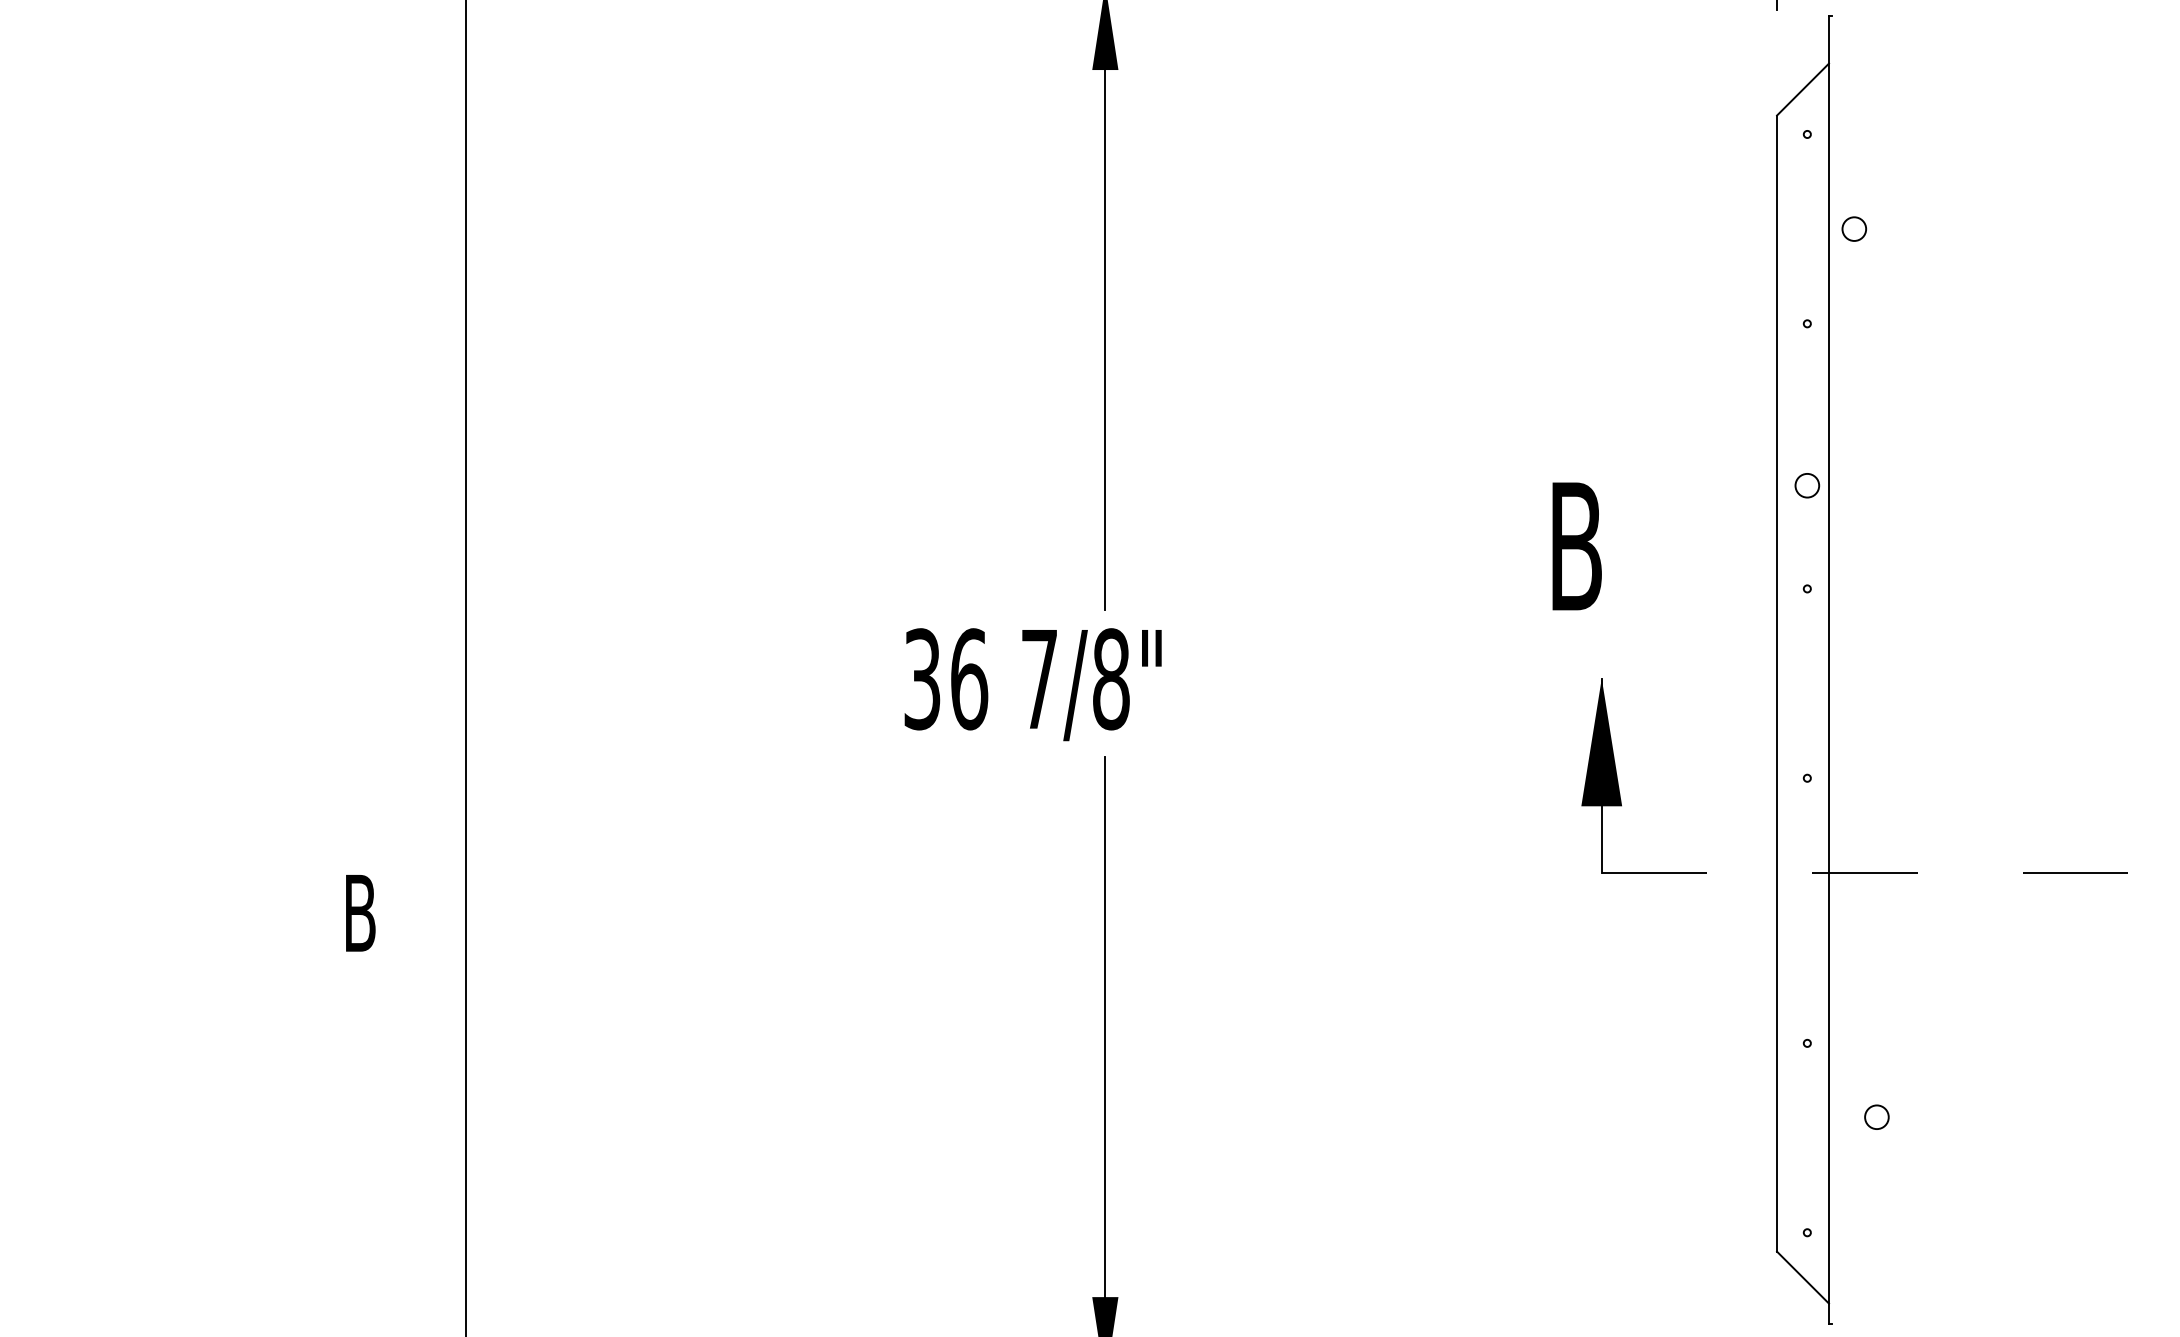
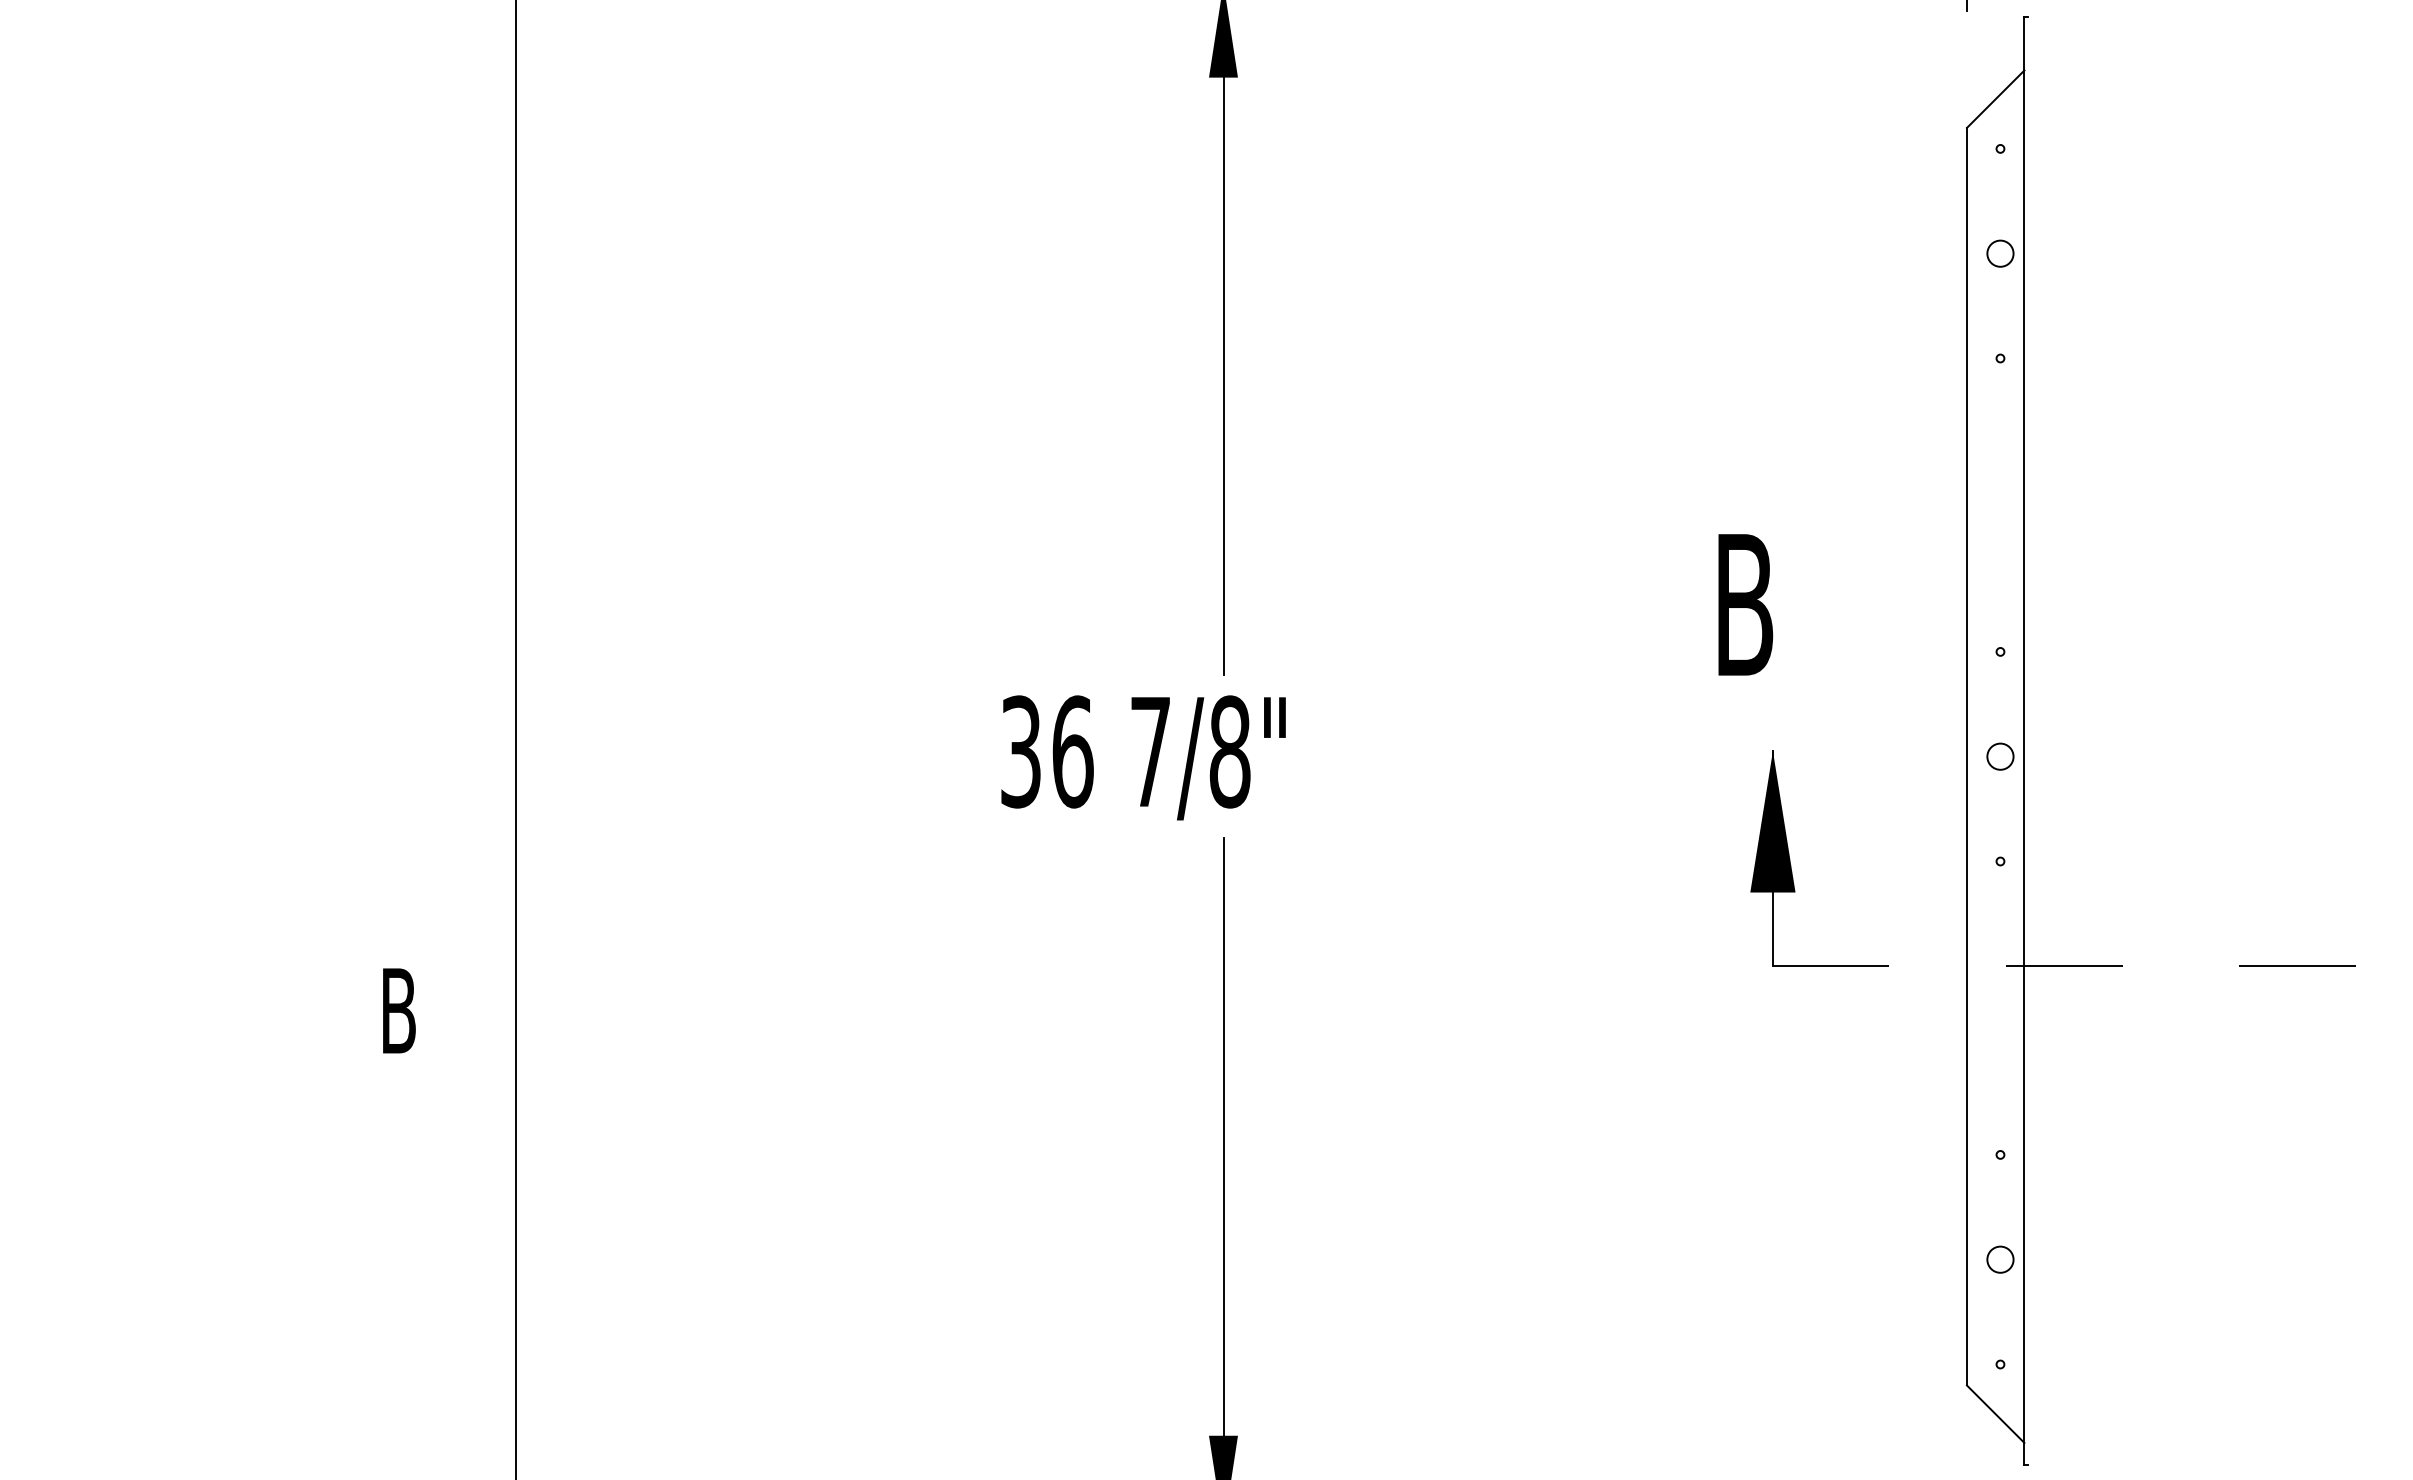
circle: (1854, 228) -> (2000, 253), moved
circle: (1807, 485) -> (2000, 756), moved
circle: (1876, 1117) -> (2000, 1259), moved

